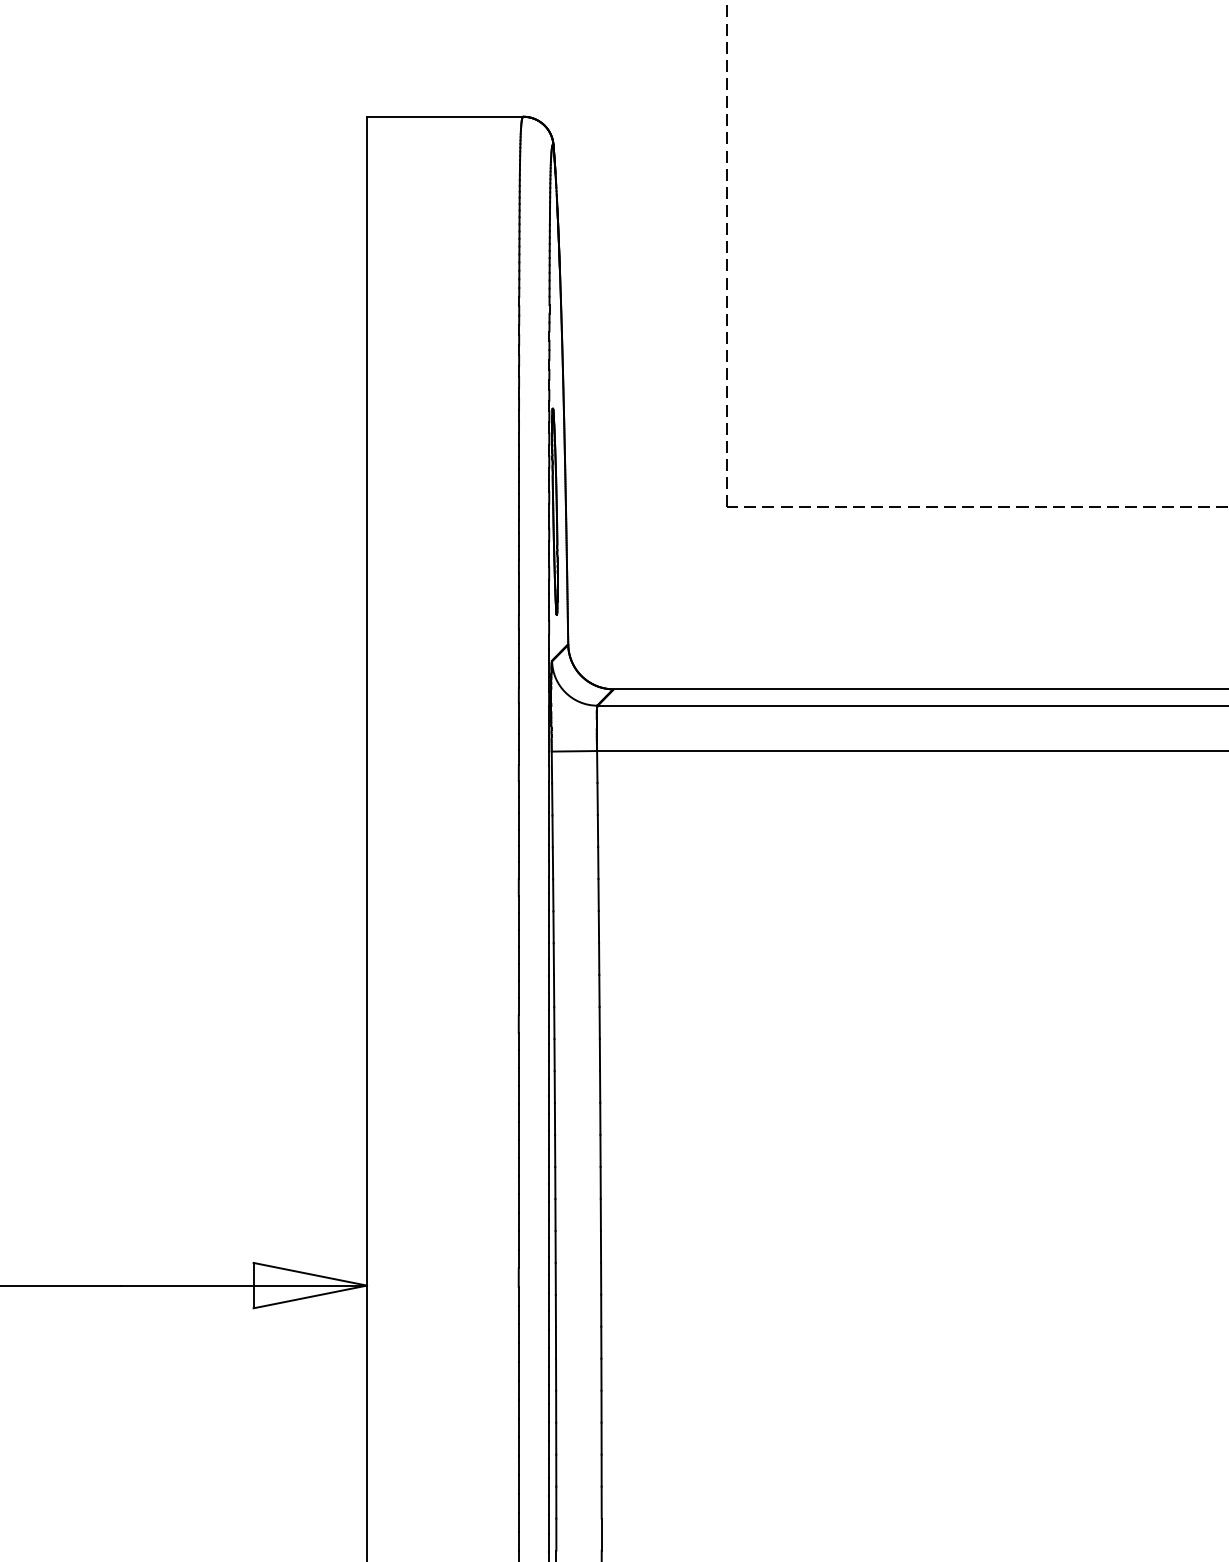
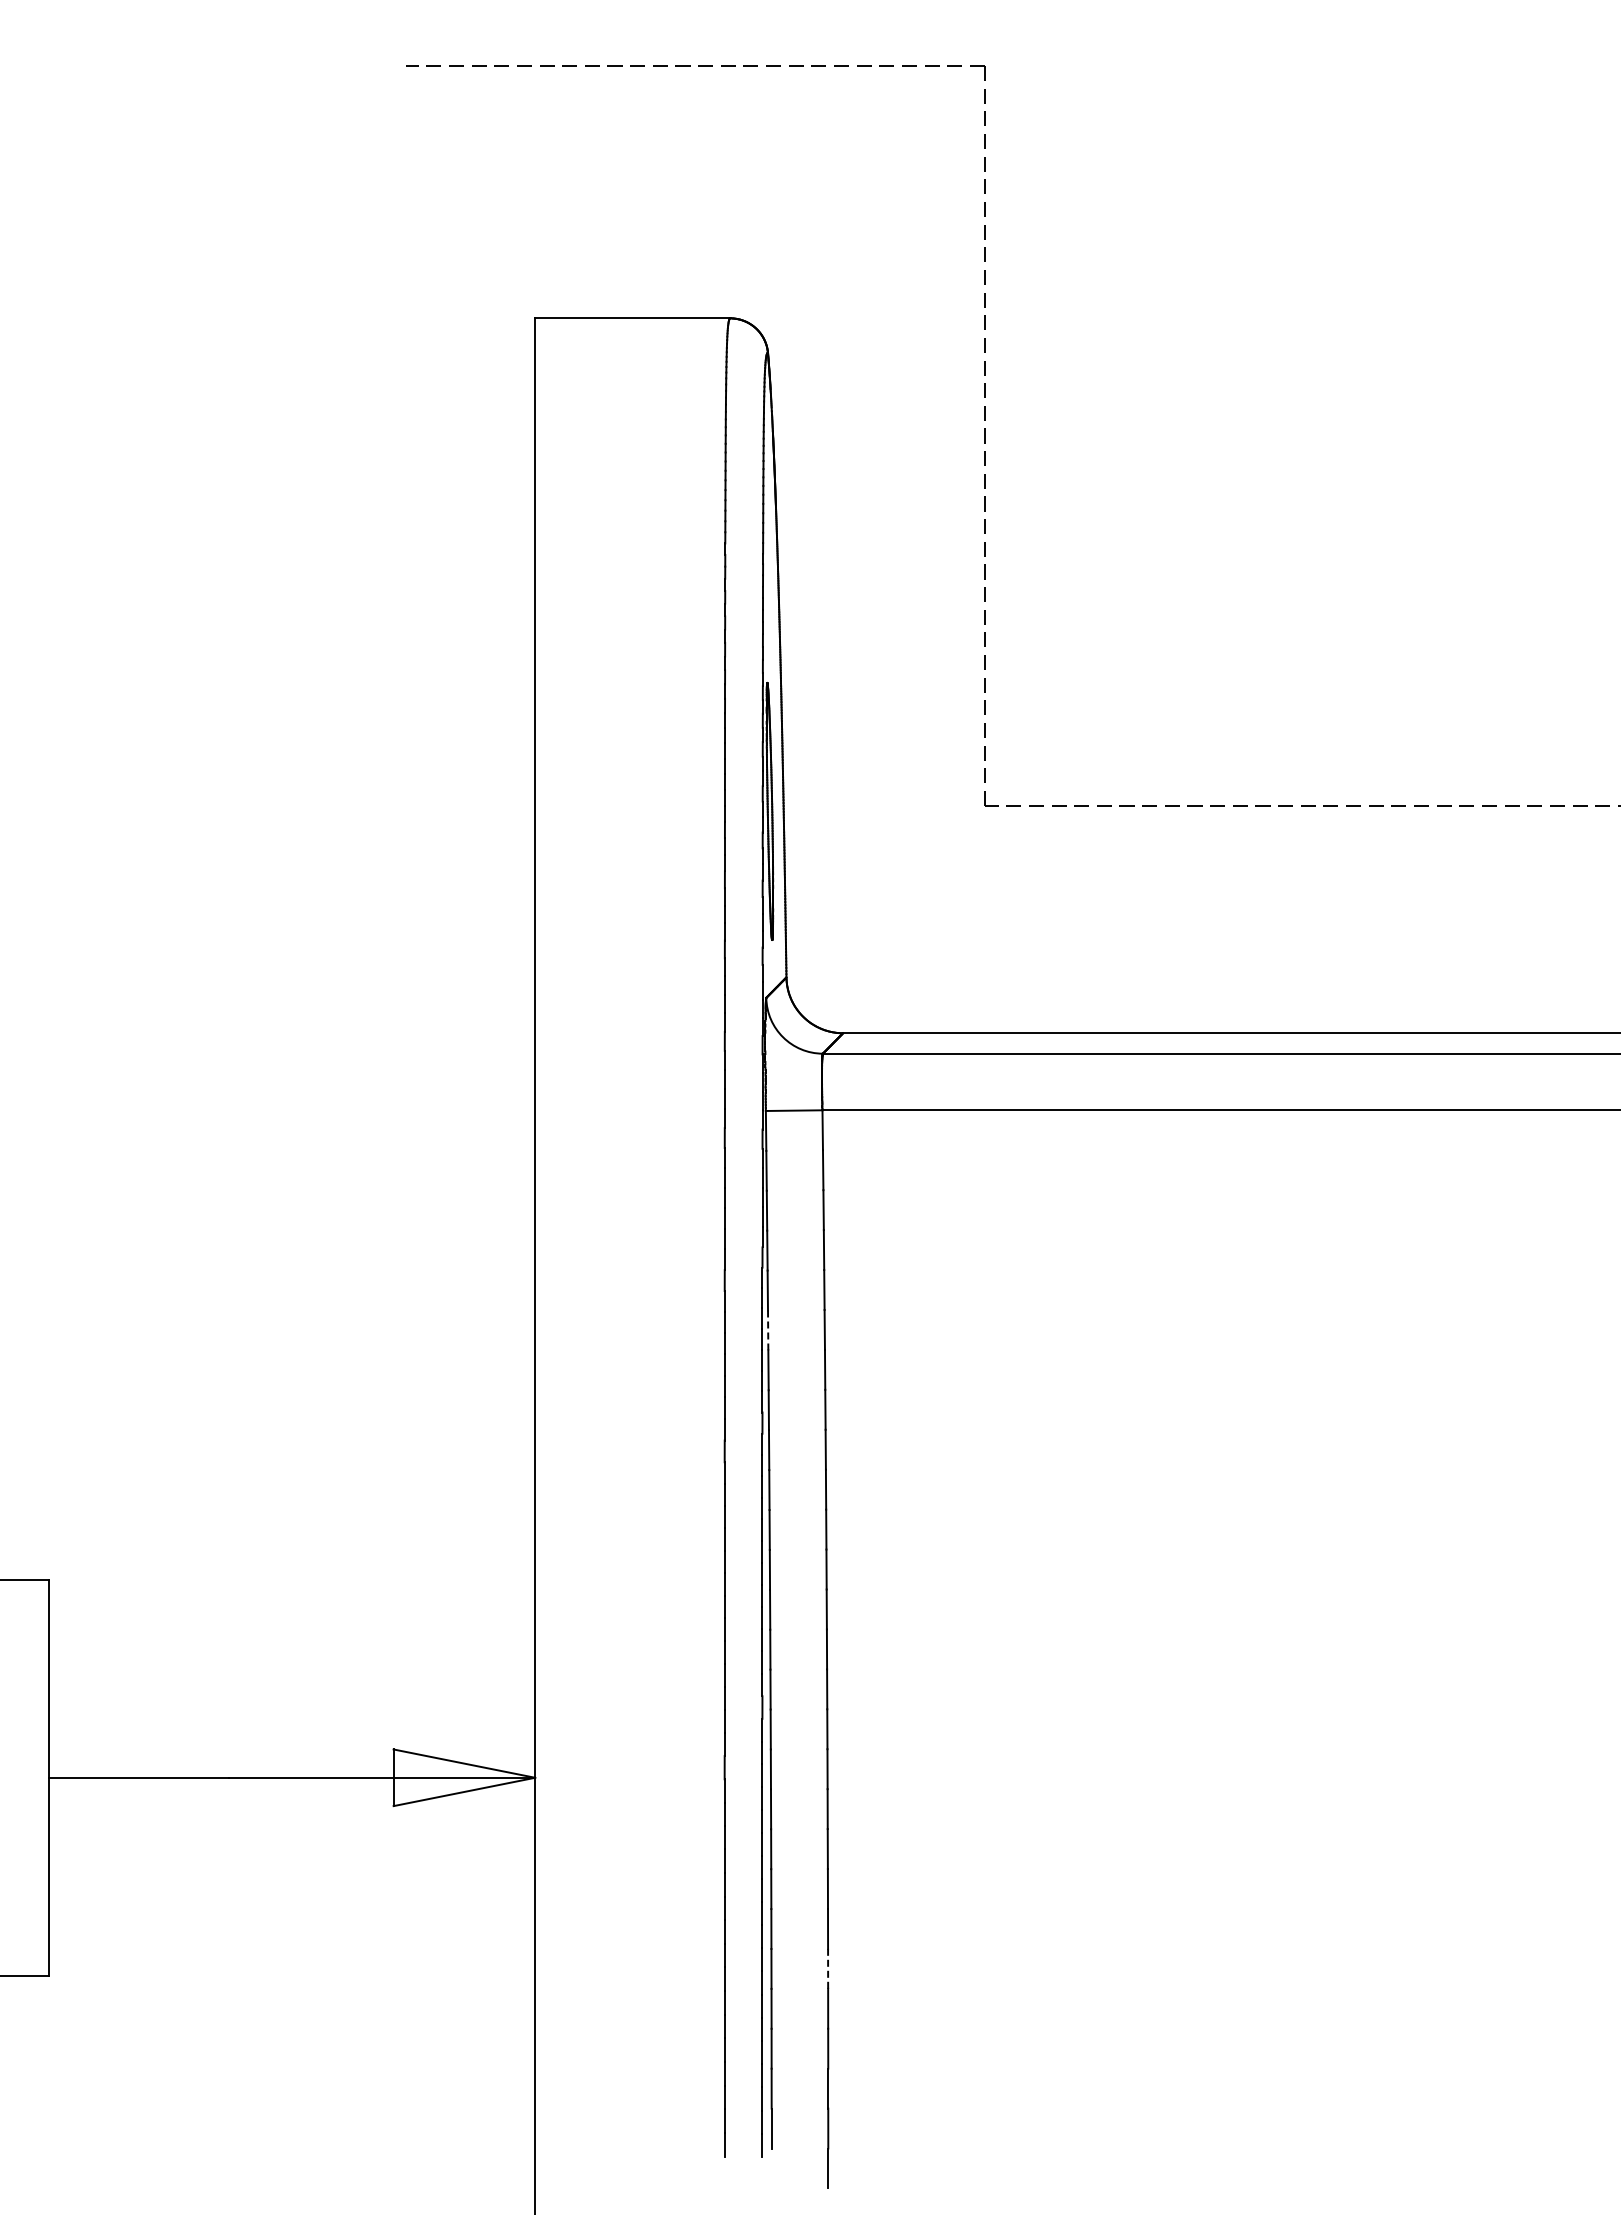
line: (553, 927) -> (768, 1330), solid -> dashed
line: (601, 1438) -> (828, 1968), solid -> dashed

